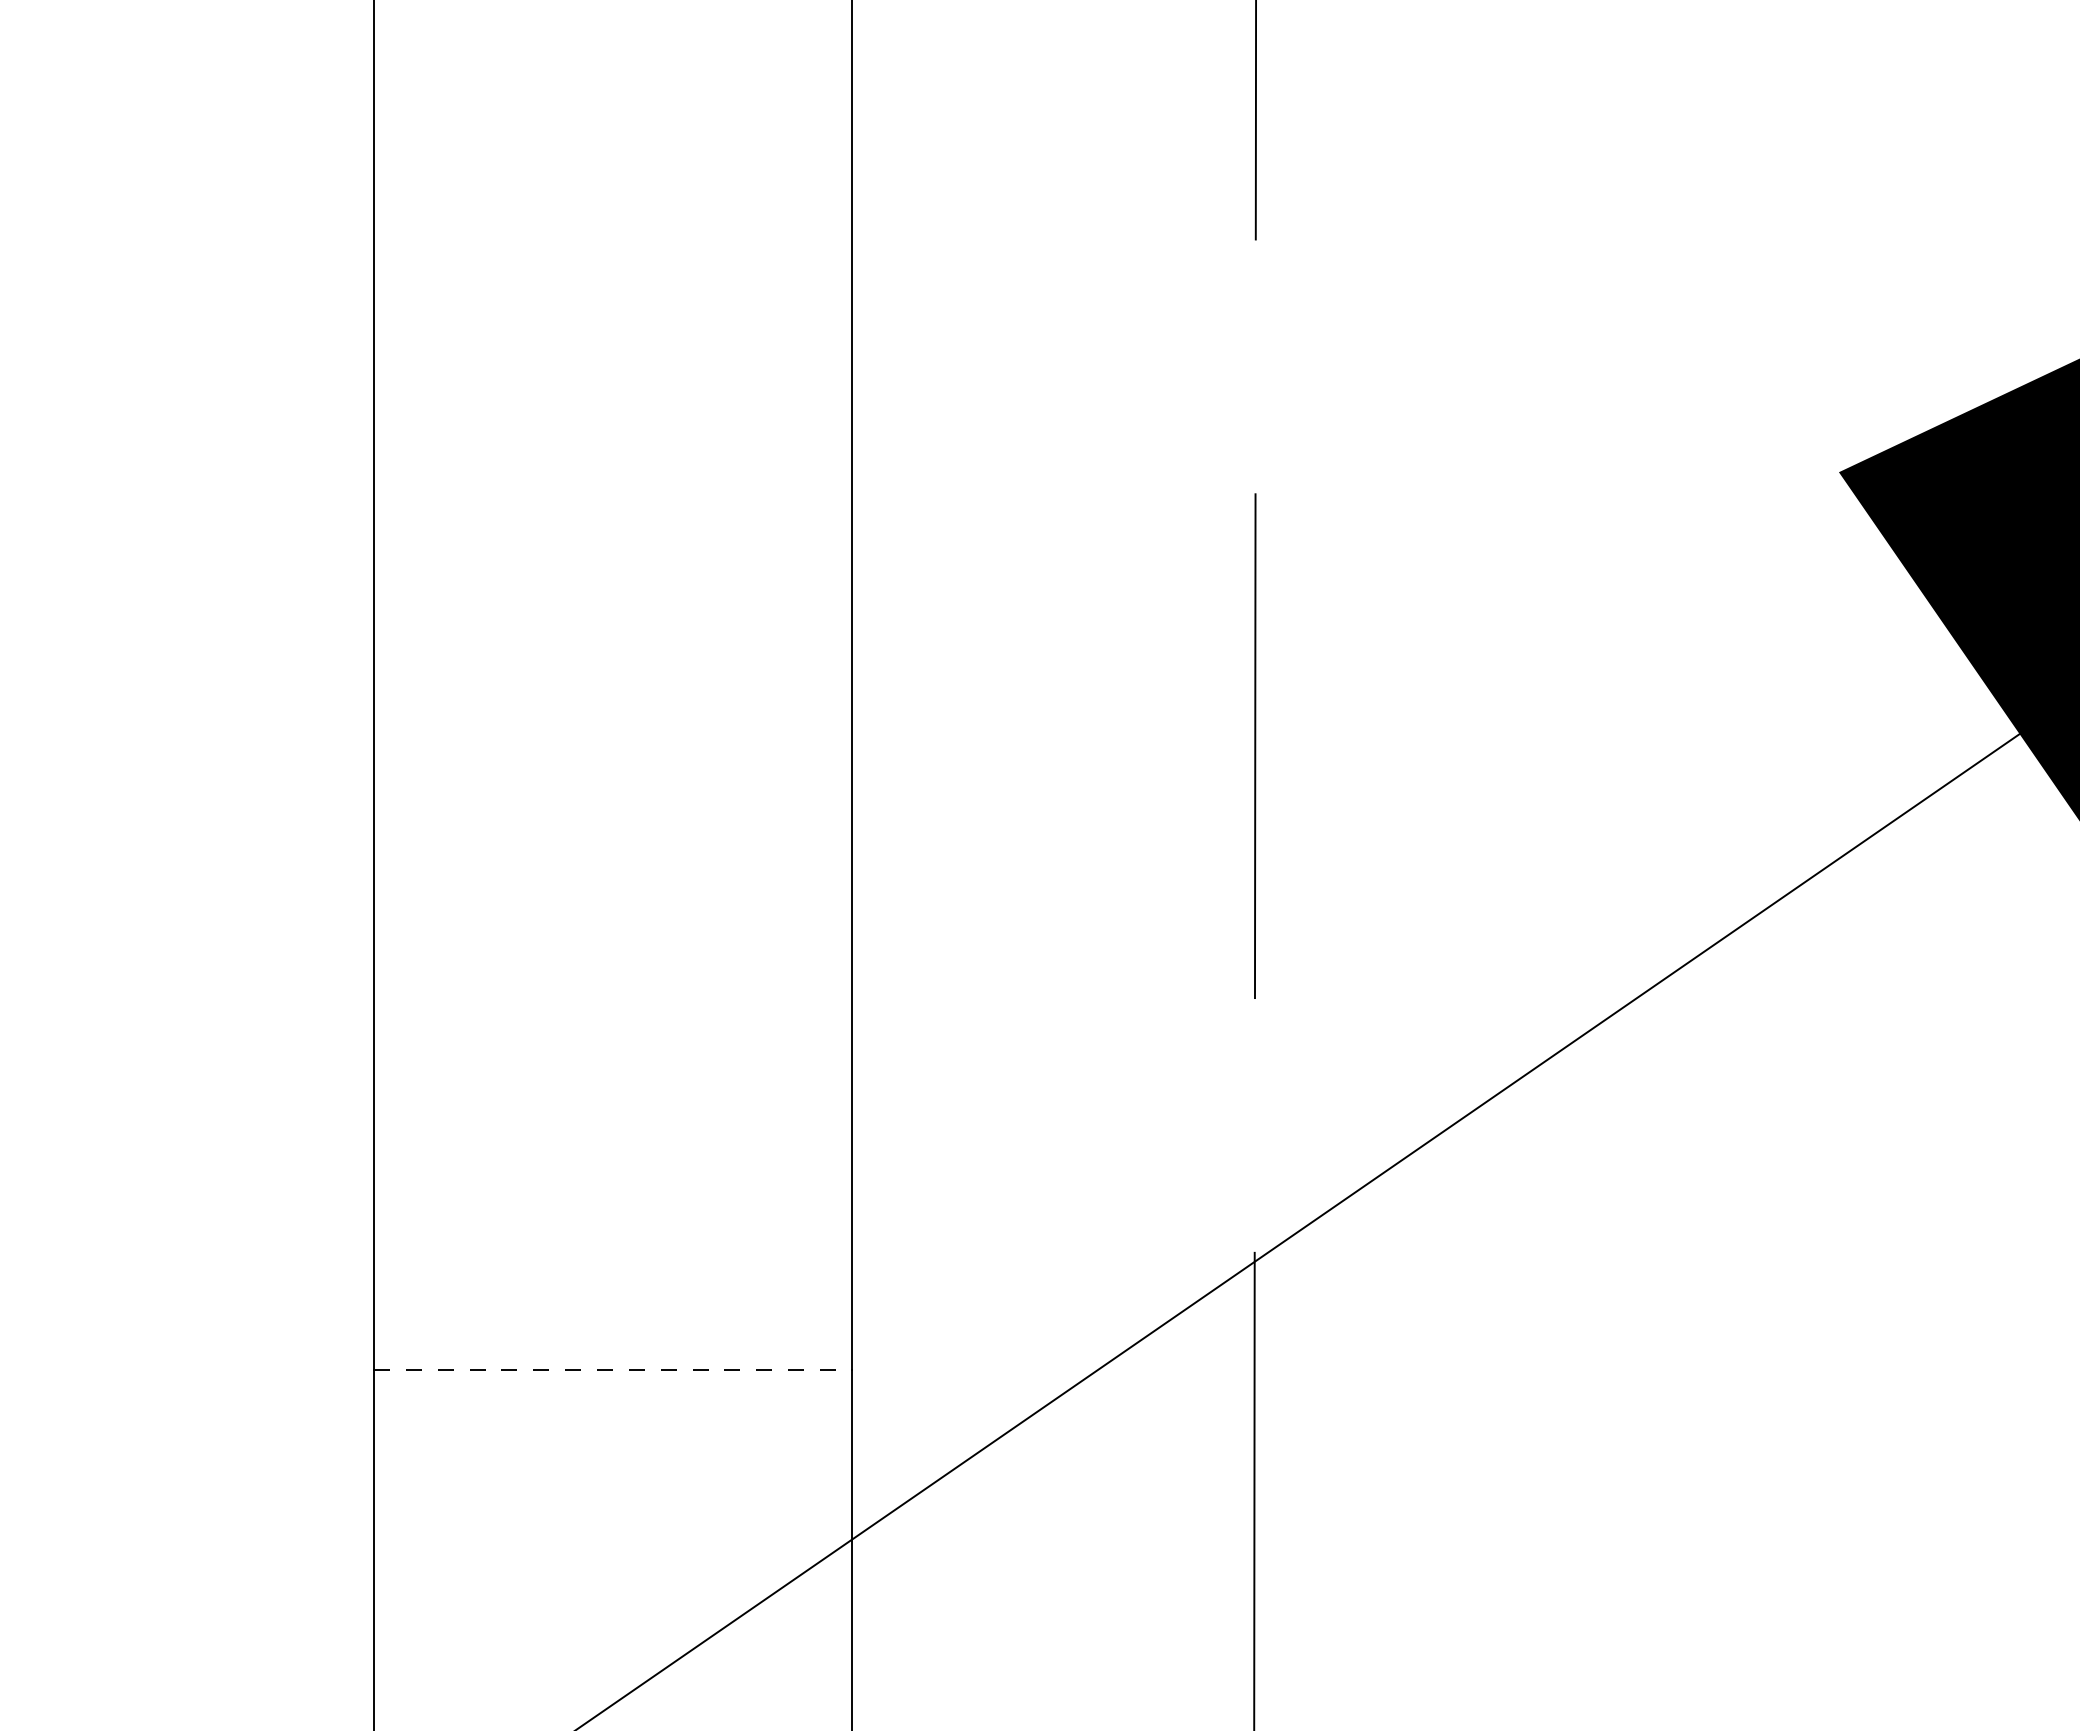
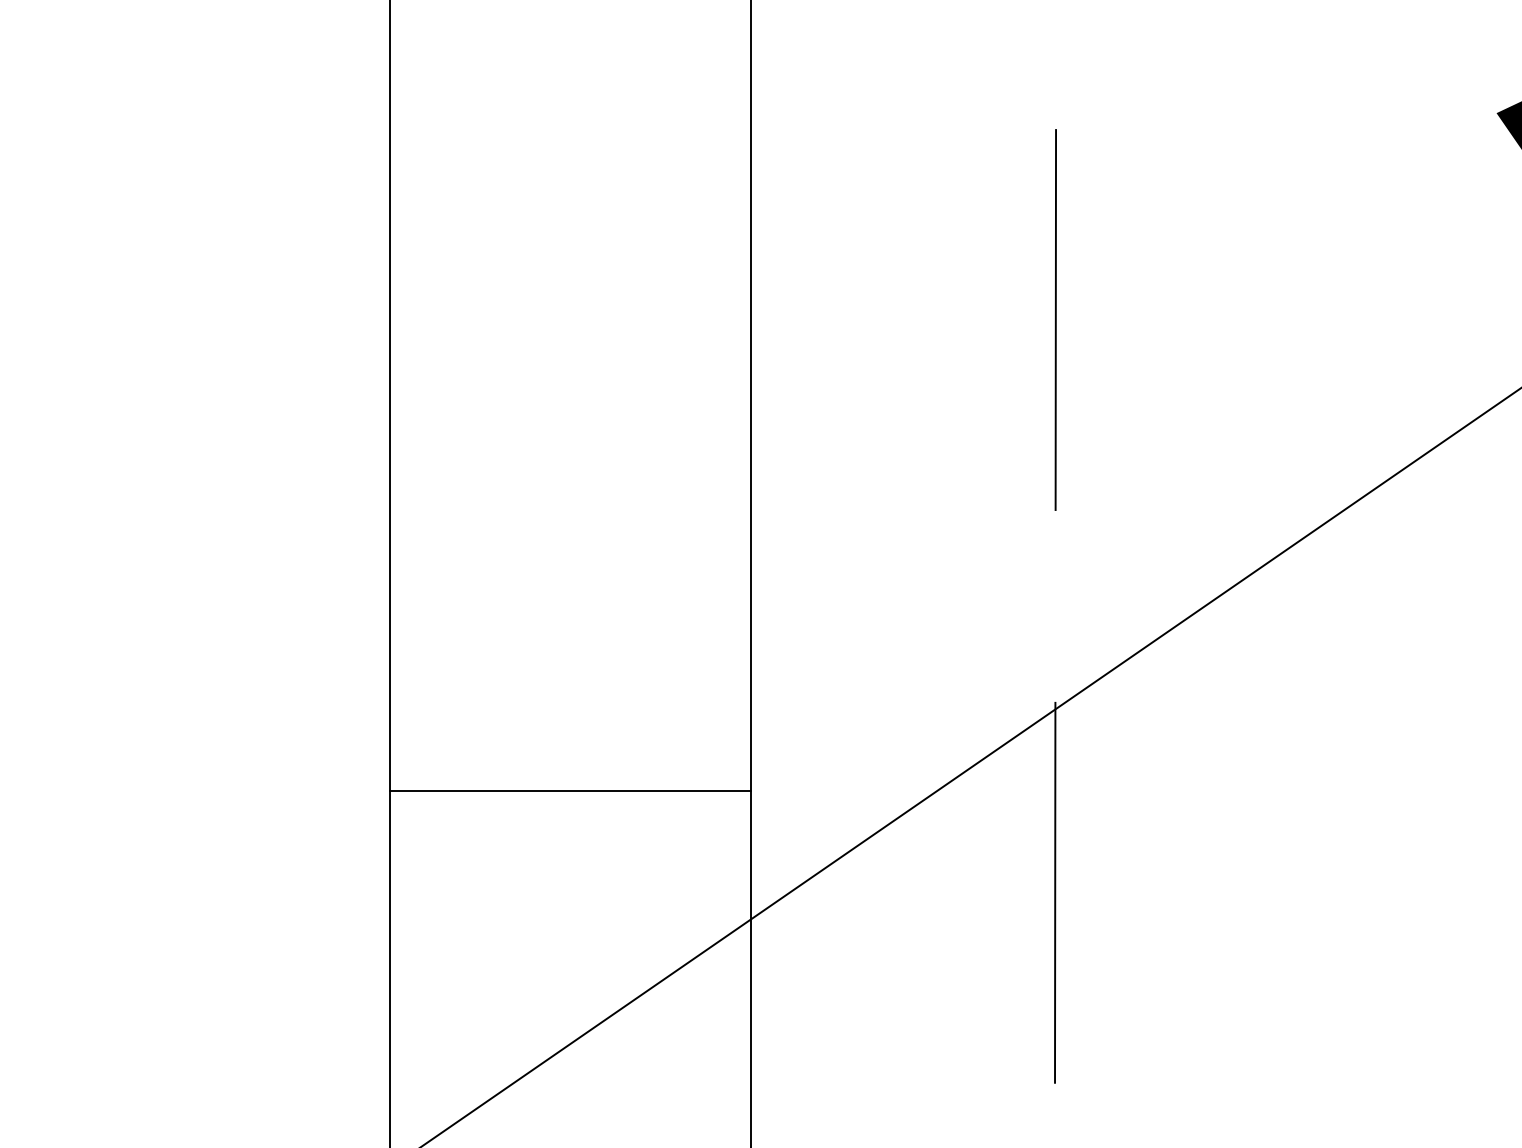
line: (613, 1370) -> (571, 791), dashed -> solid

